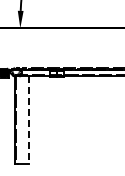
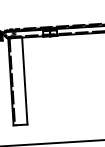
line: (28, 120) -> (24, 81), dashed -> solid

